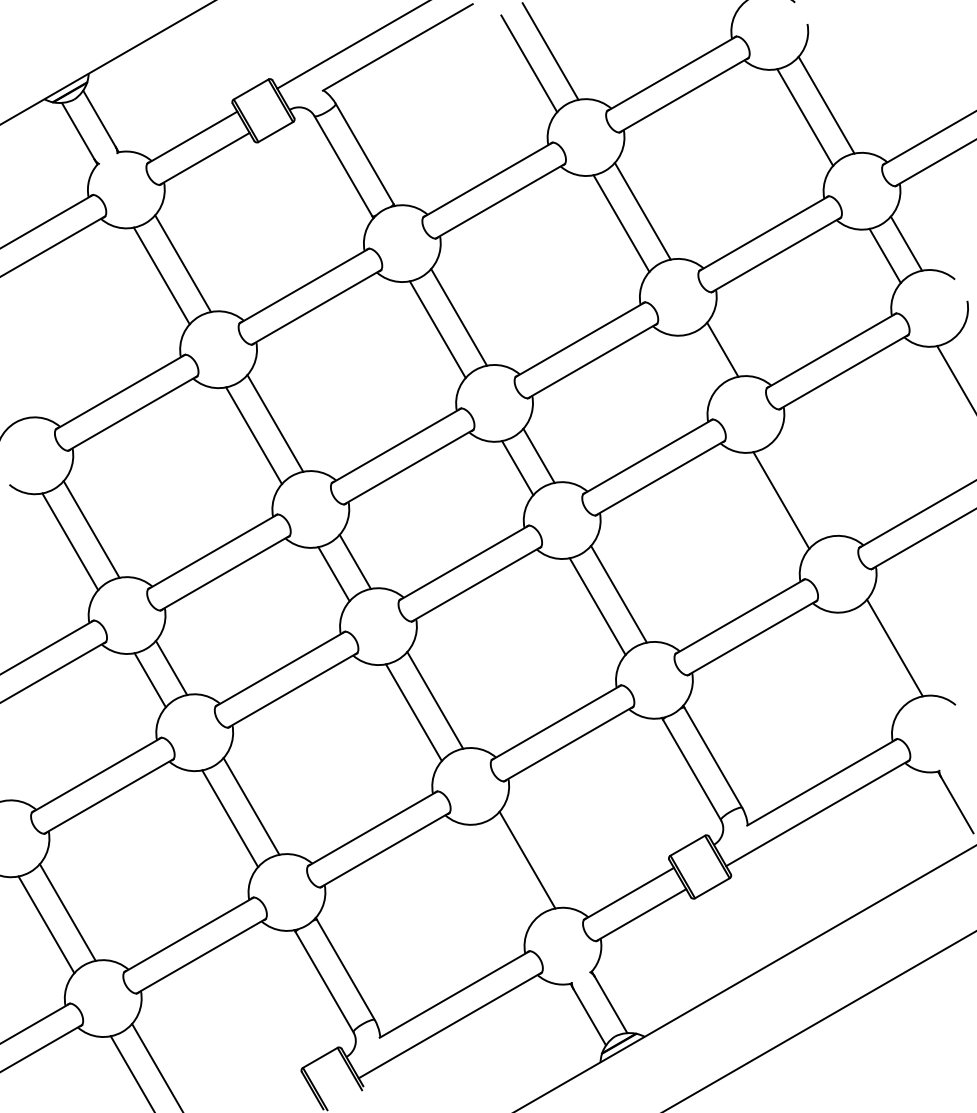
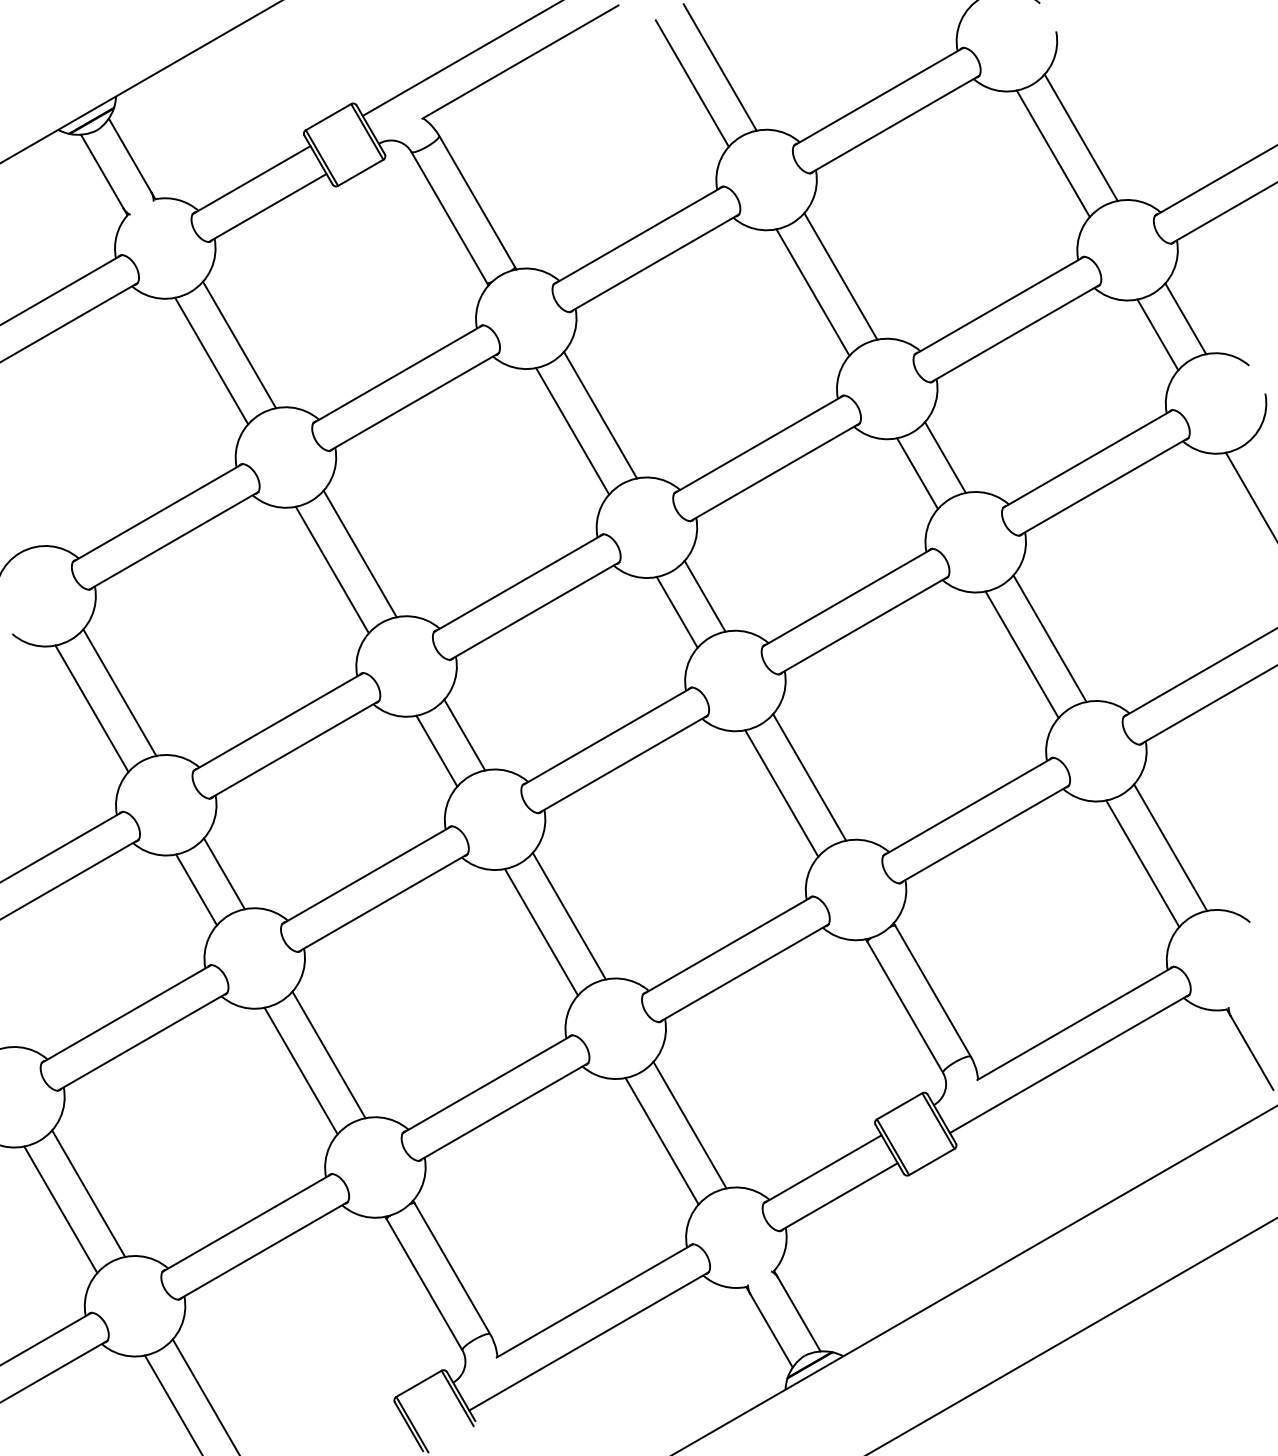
line: (701, 361) -> (917, 473), added
line: (802, 488) -> (1049, 638), added
line: (873, 660) -> (1142, 863), added
line: (505, 872) -> (661, 1141), added

